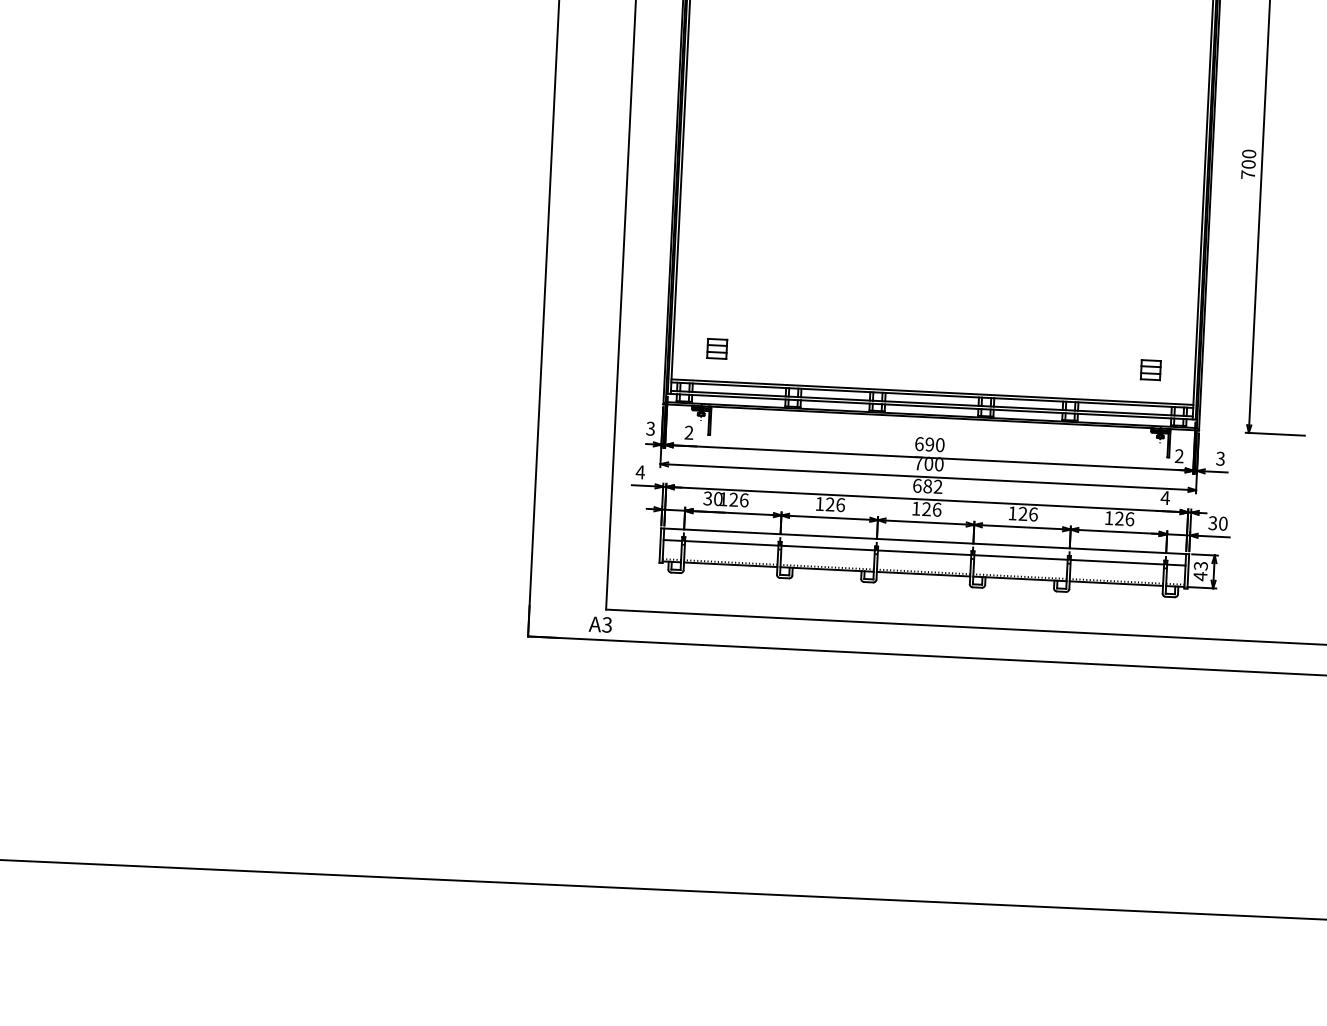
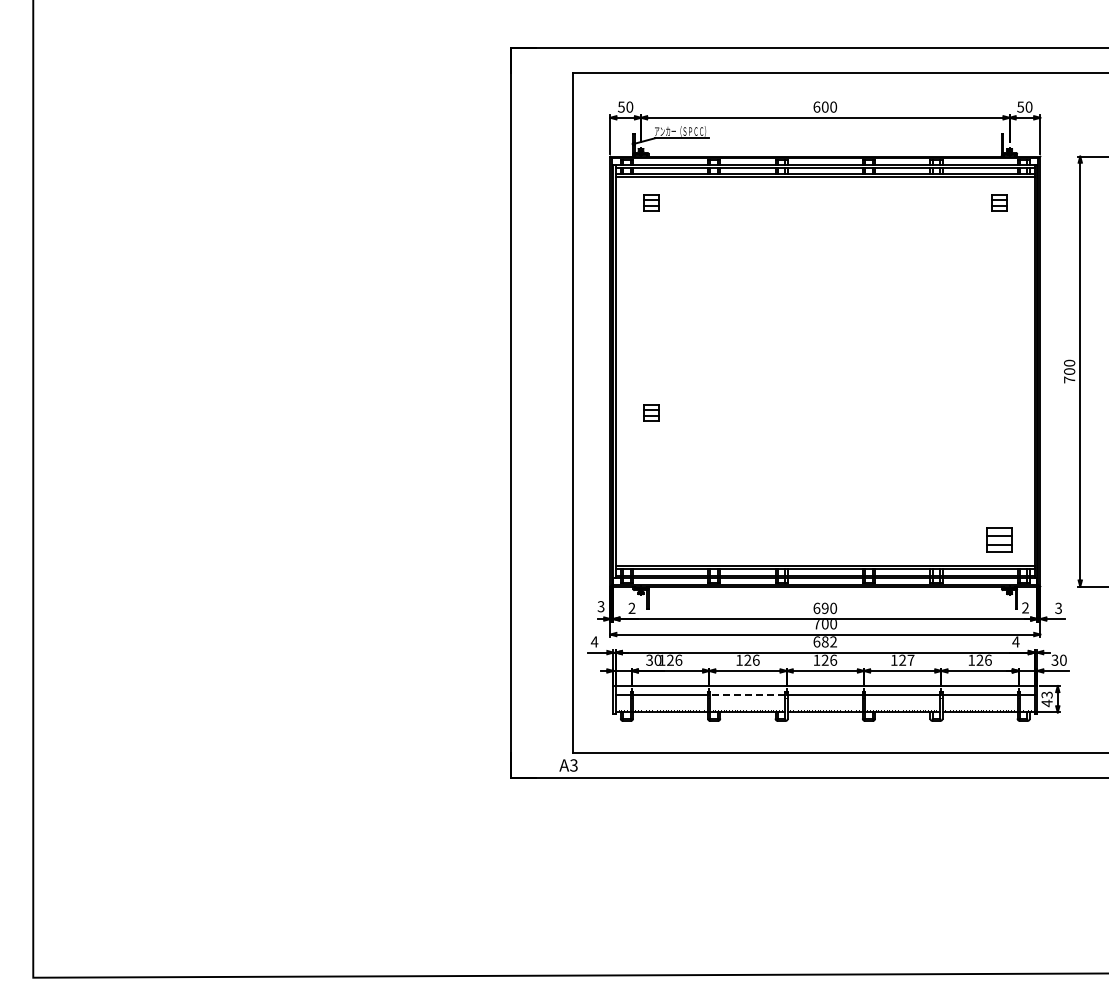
part: (717, 348) -> (651, 412), moved
part: (1151, 369) -> (999, 539), size x1.6
text: (1032, 513) -> (910, 659), 126 -> 127
line: (827, 548) -> (747, 695), solid -> dashed

